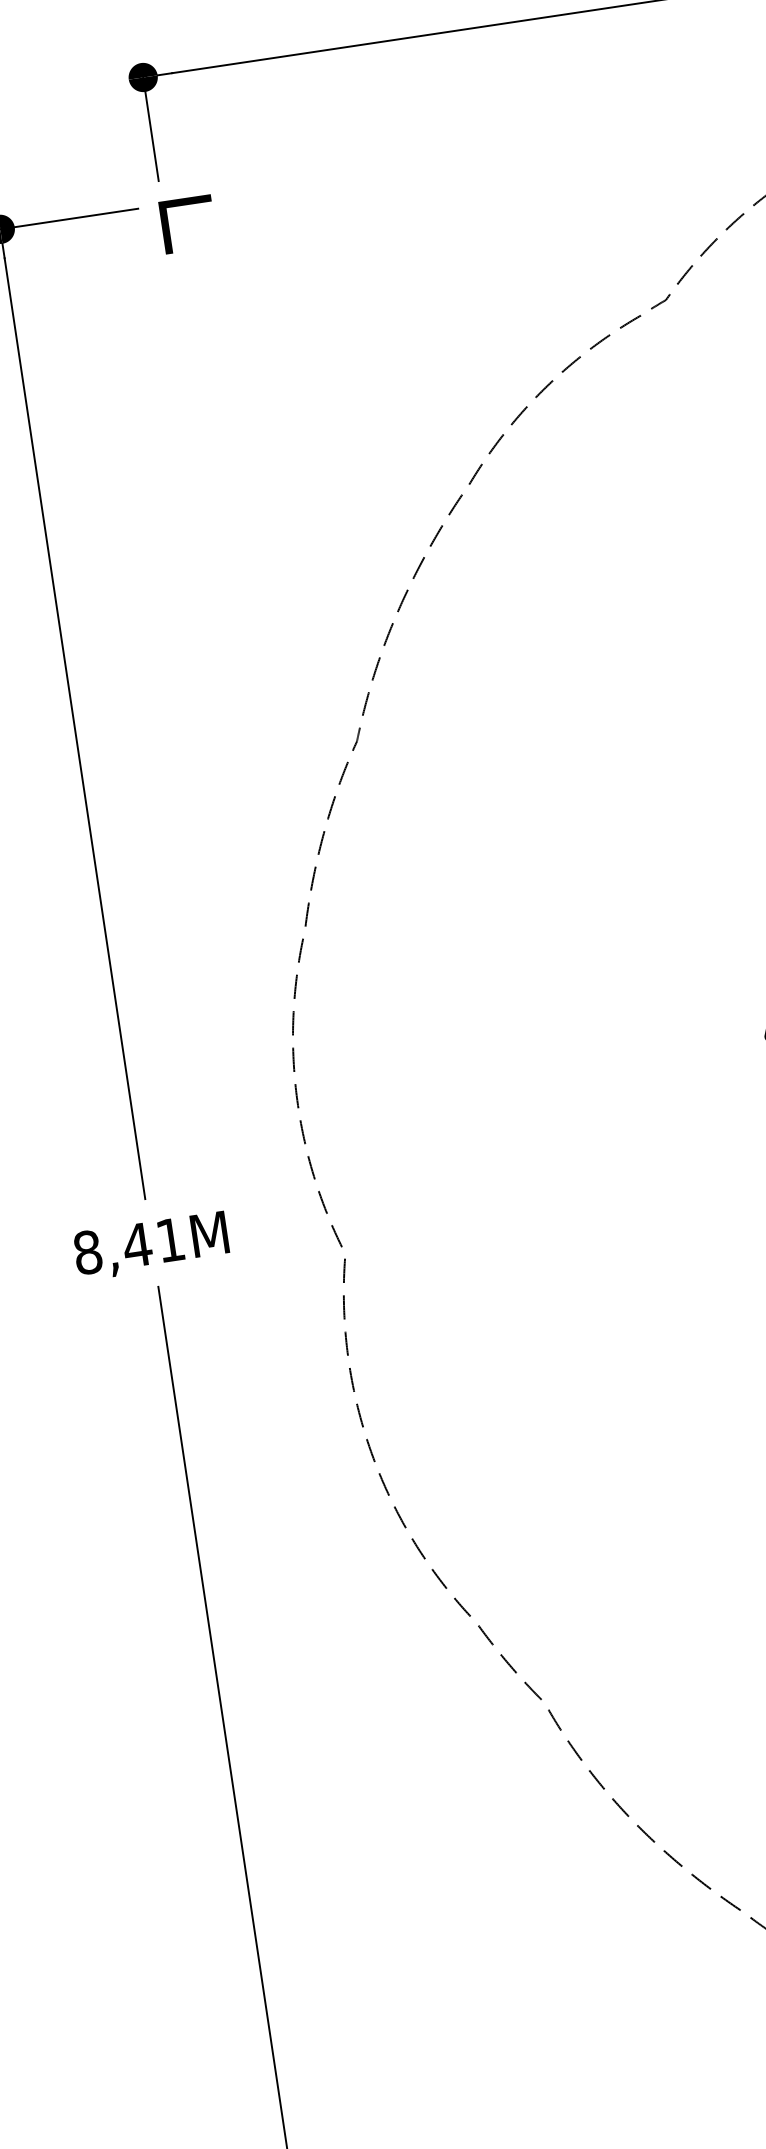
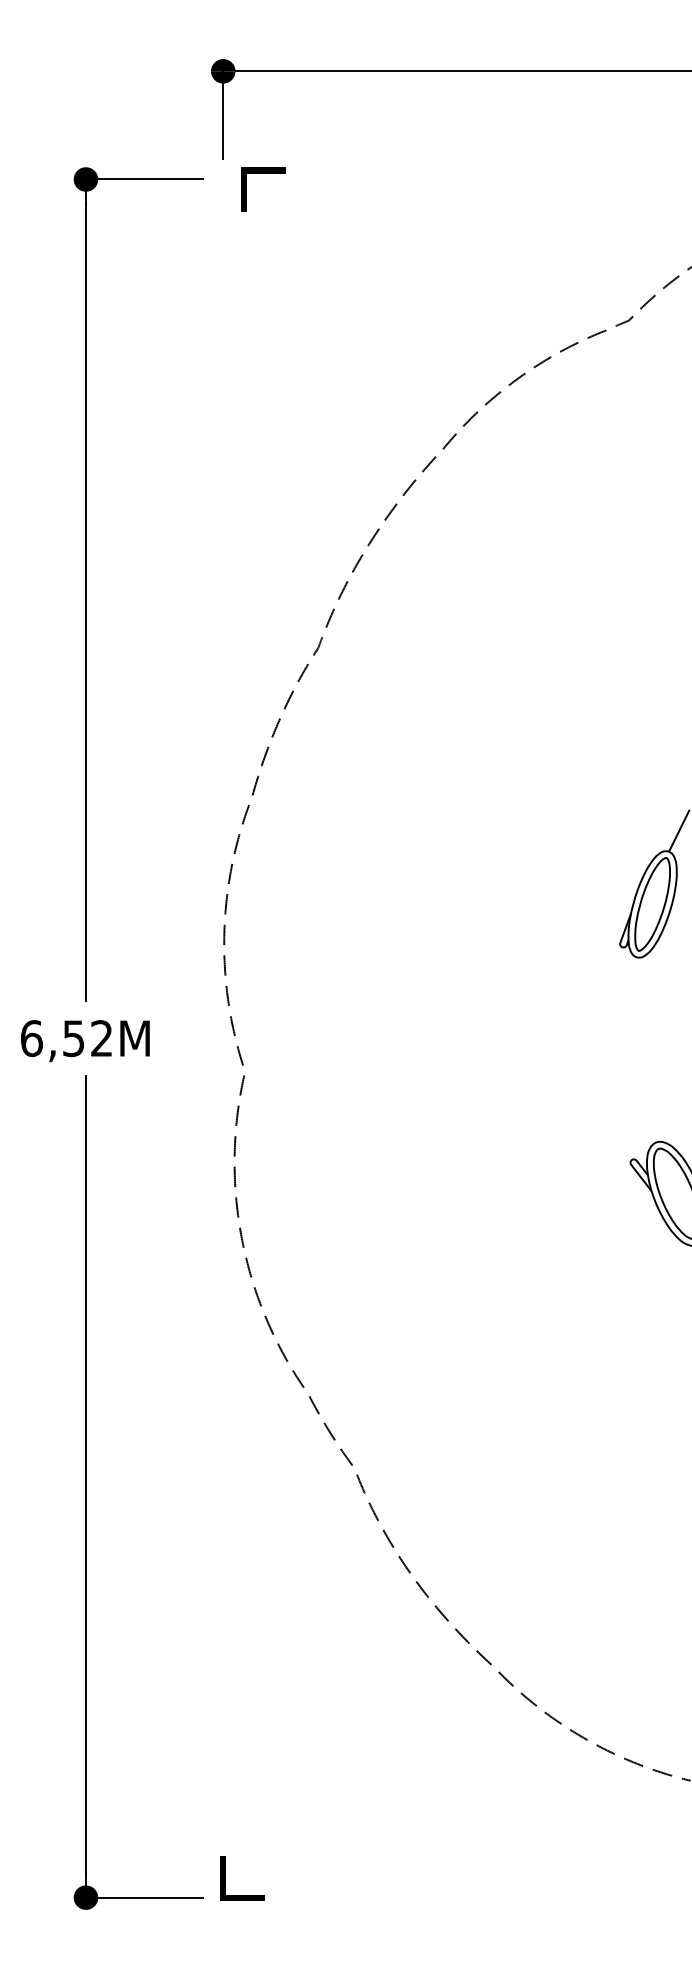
line: (185, 205) -> (263, 173), moved
text: (127, 1246) -> (65, 1038), 8,41M -> 6,52M

